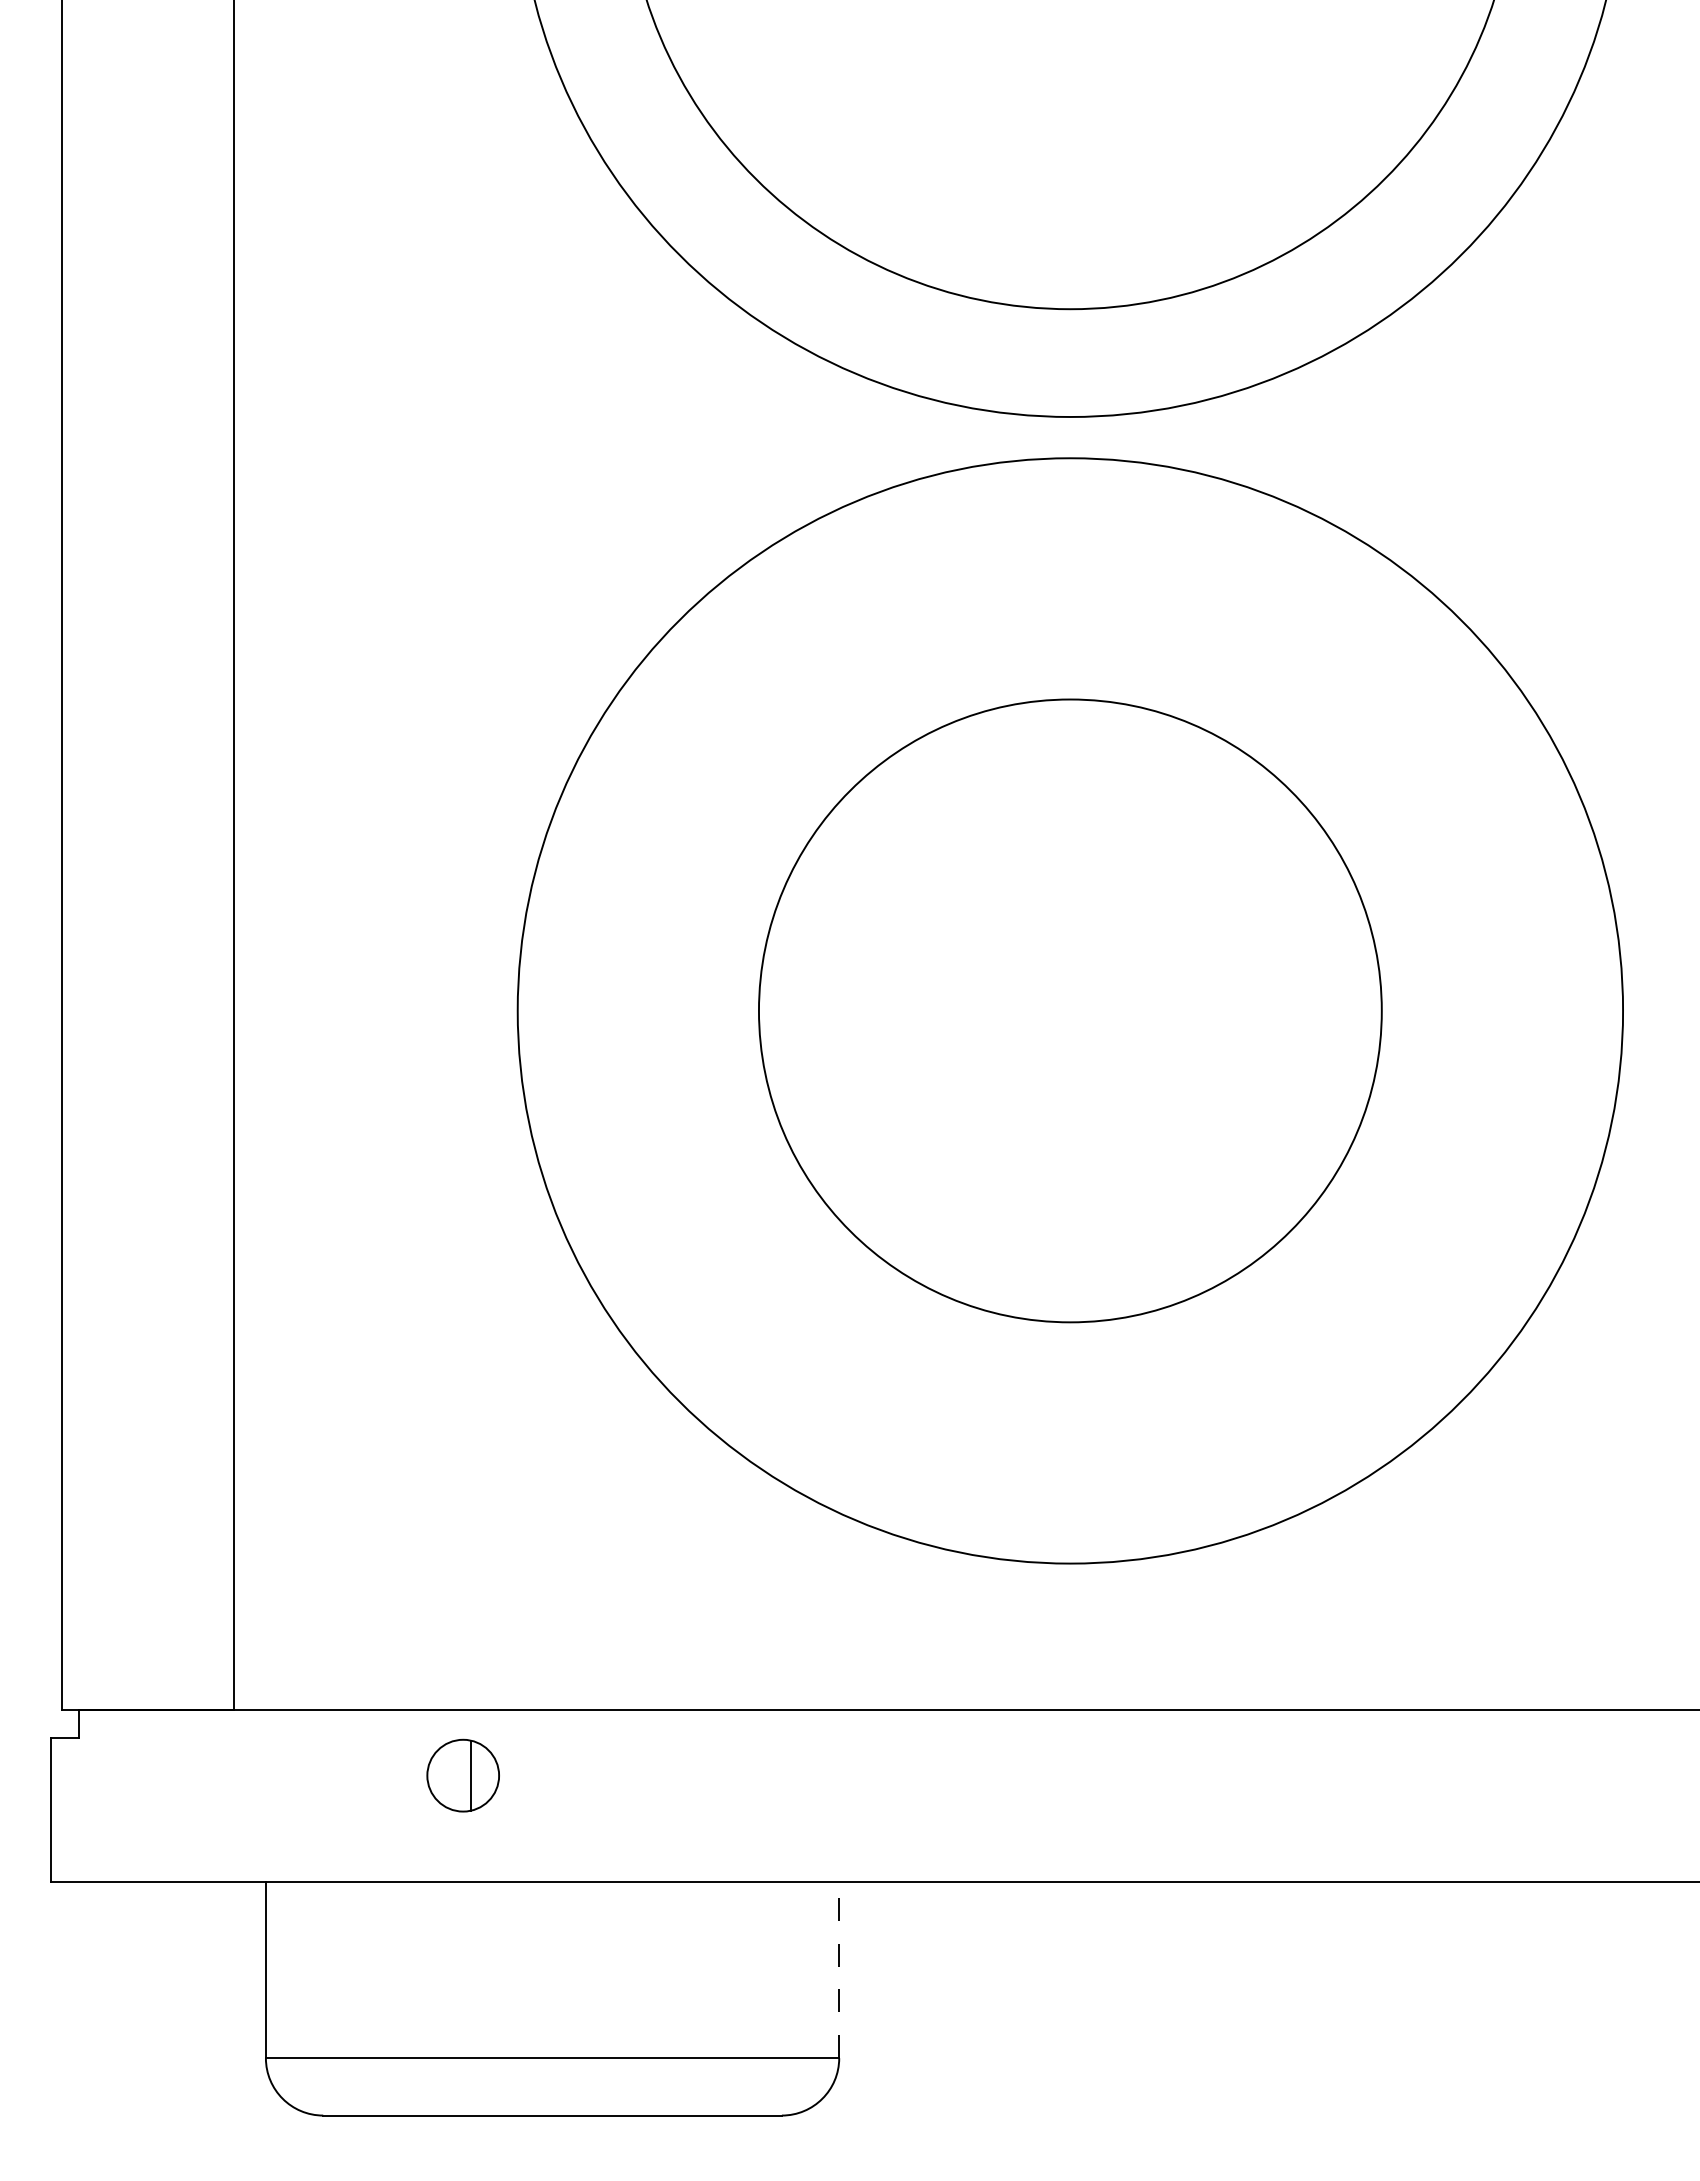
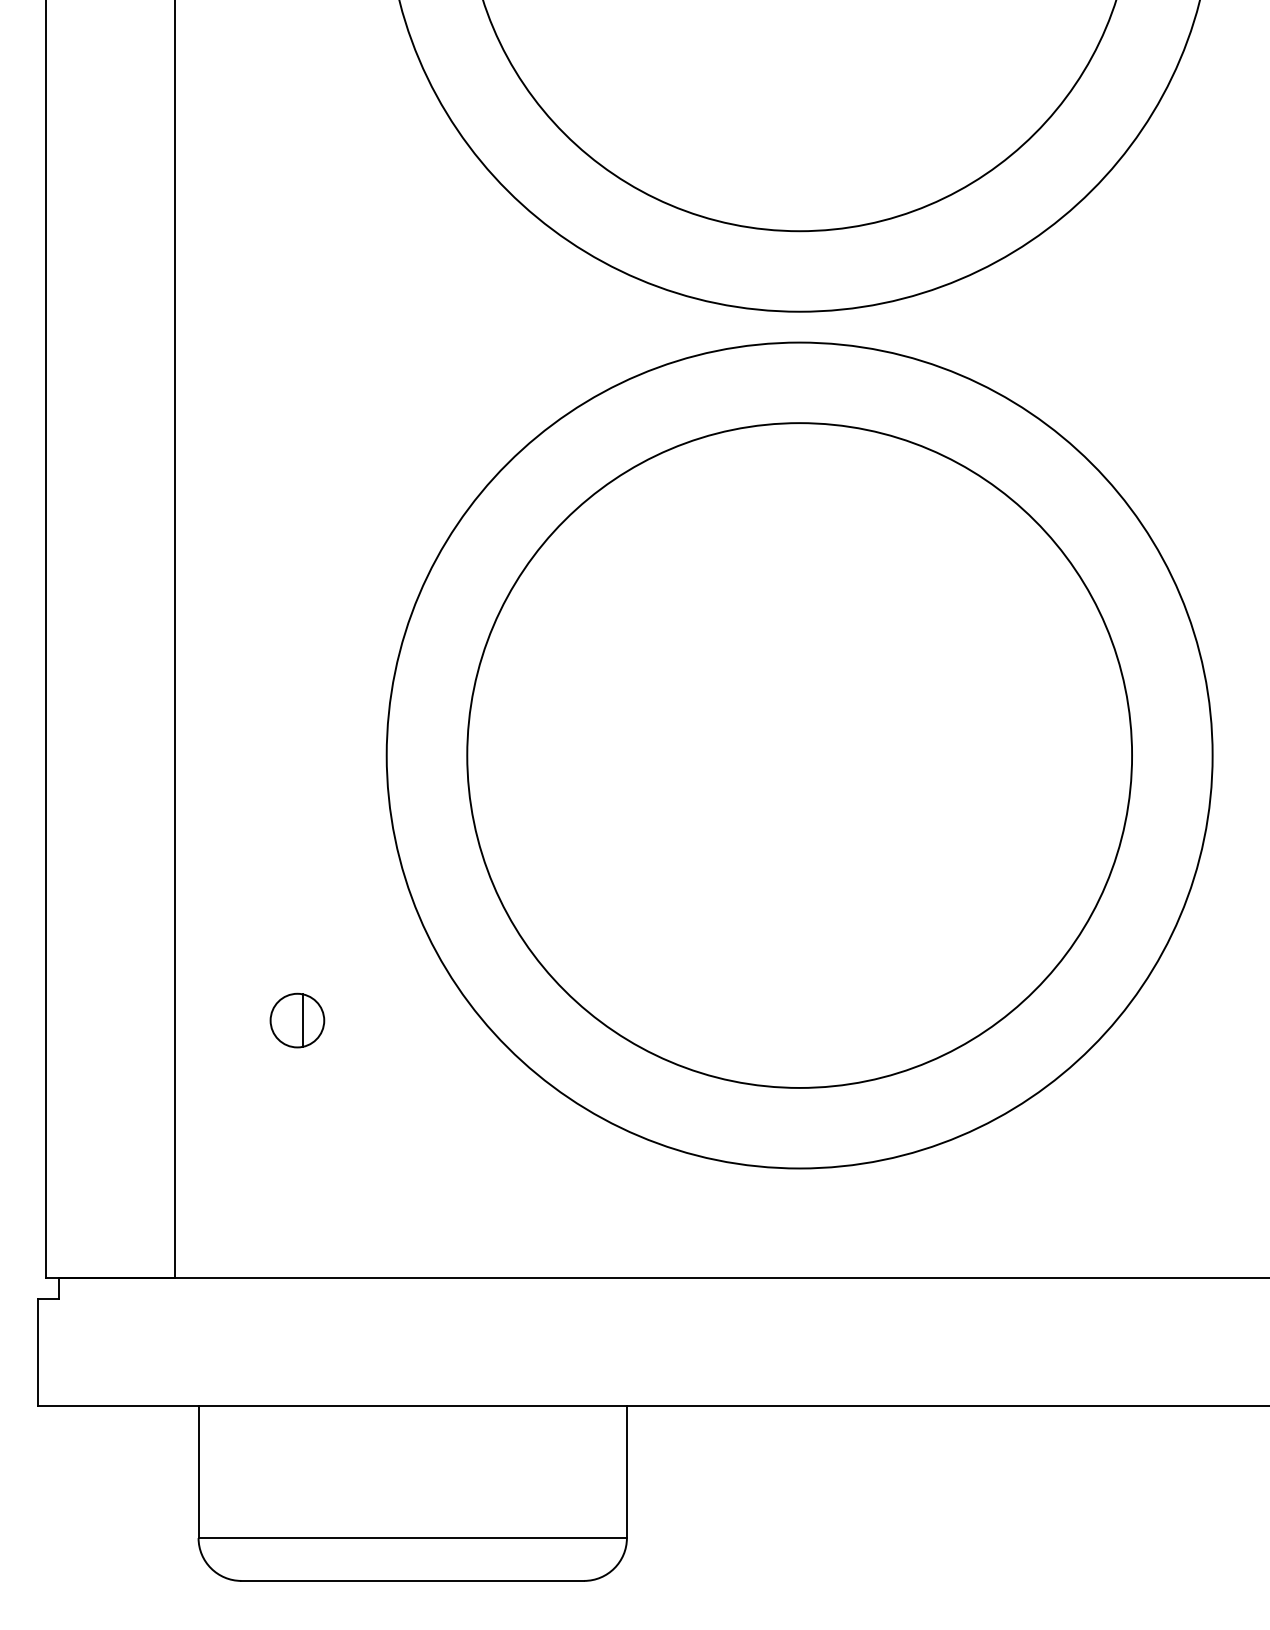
circle: (1070, 1010) -> (799, 755), size x1.43
part: (462, 1775) -> (296, 1020), moved
line: (839, 1969) -> (627, 1471), dashed -> solid

